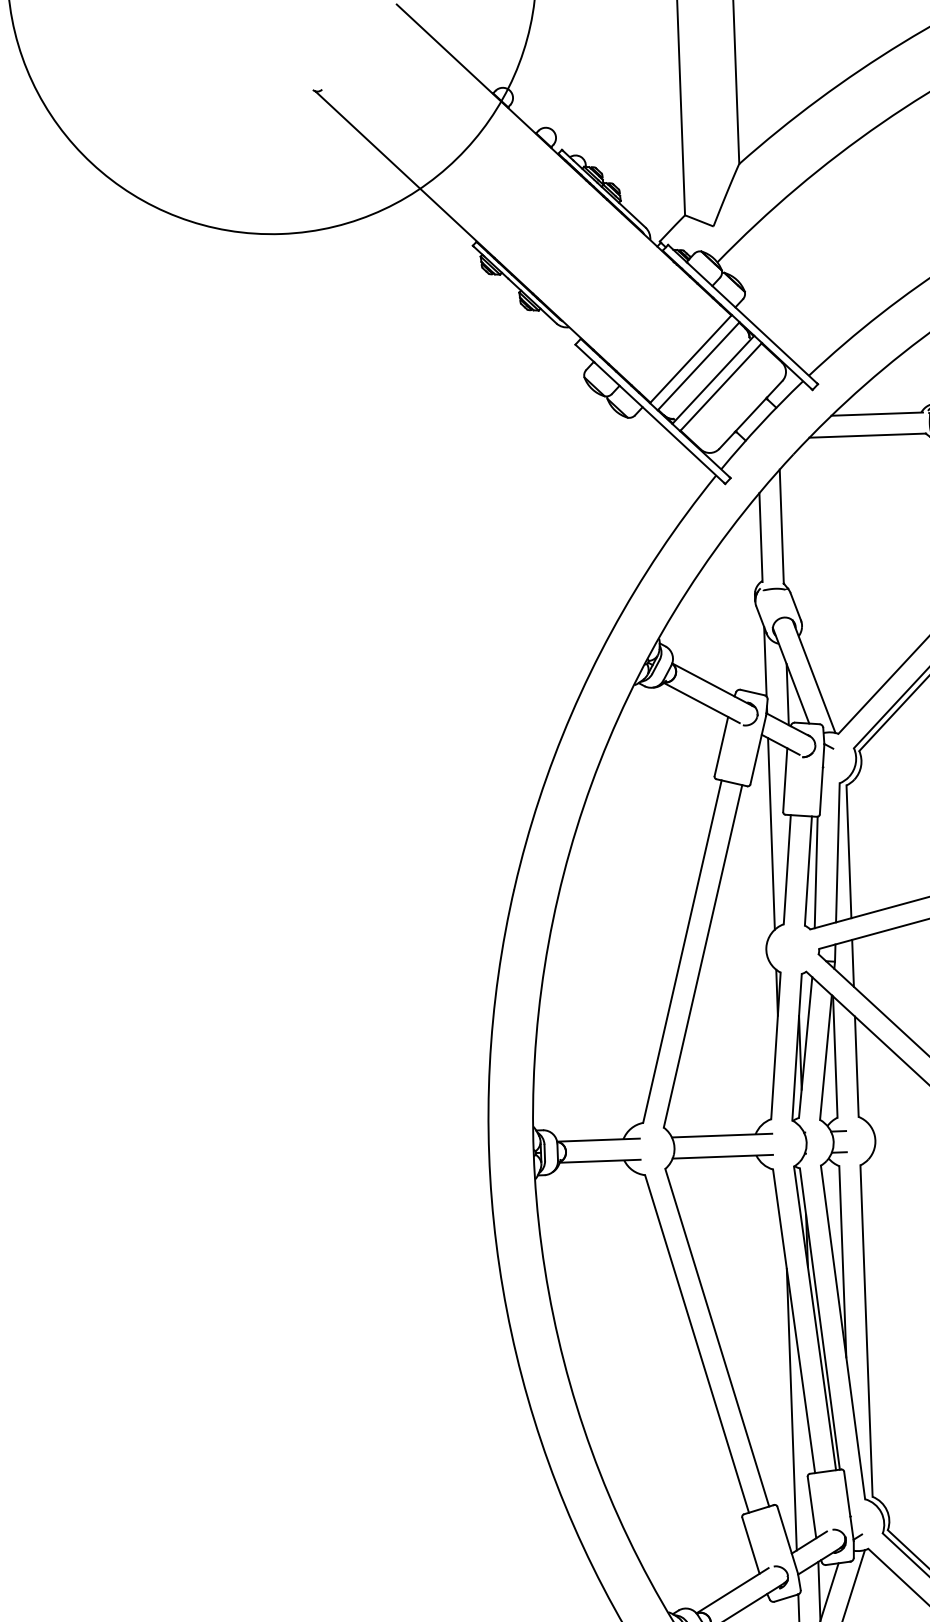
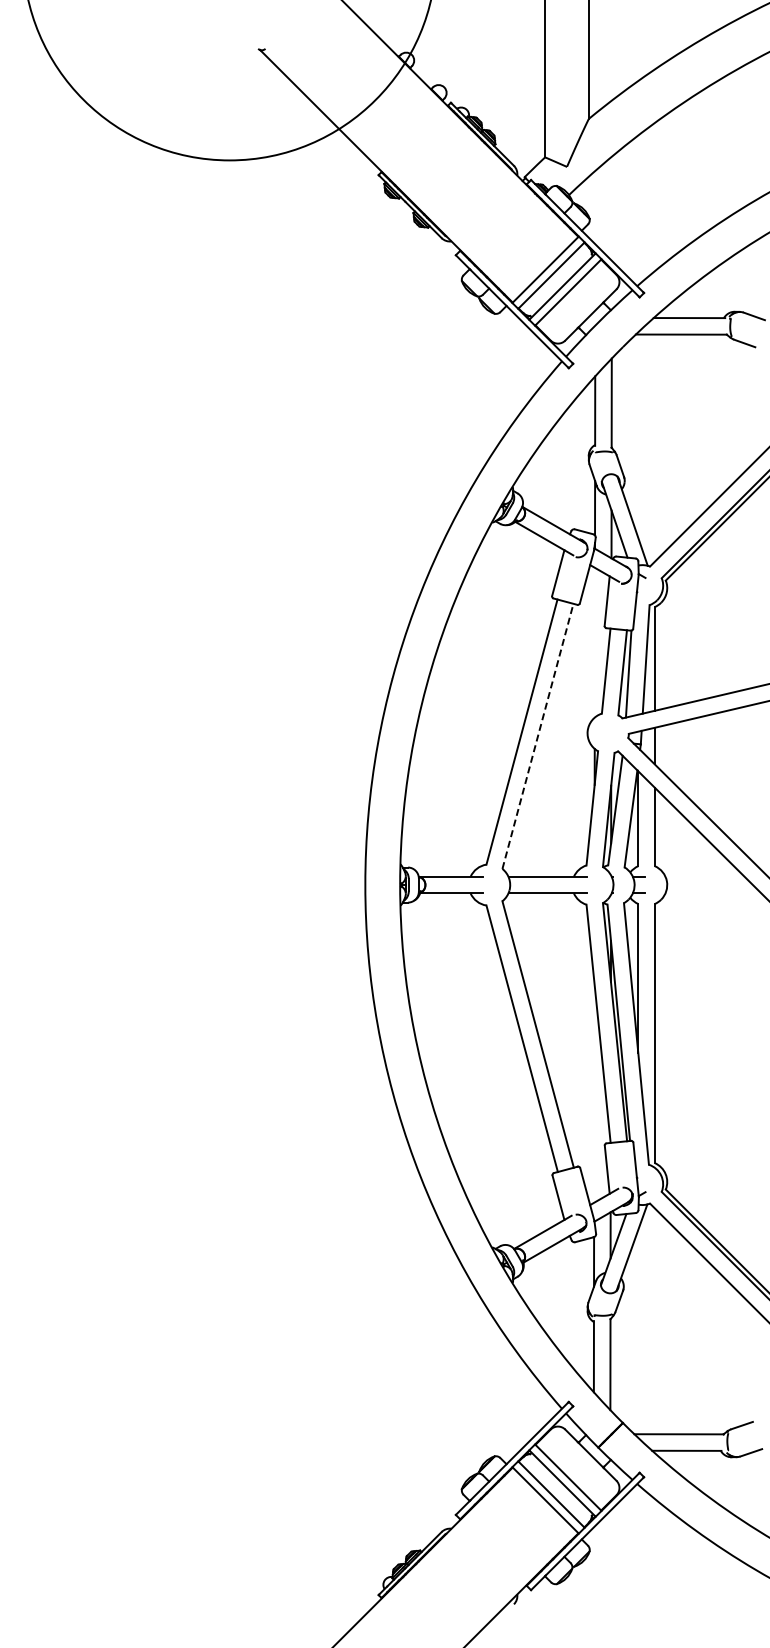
line: (770, 833) -> (594, 642), removed
line: (703, 955) -> (538, 735), solid -> dashed
line: (792, 1409) -> (594, 1092), removed

